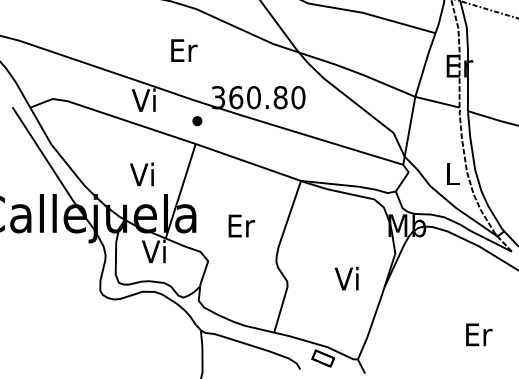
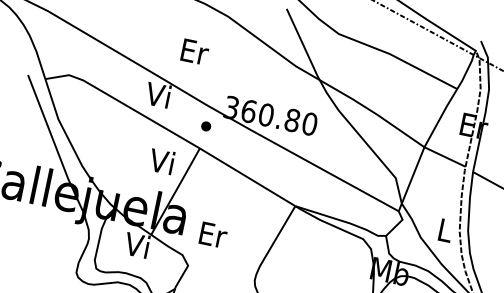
text: (184, 50) -> (195, 52), moved
text: (141, 174) -> (161, 161), moved
text: (241, 225) -> (213, 234), moved

